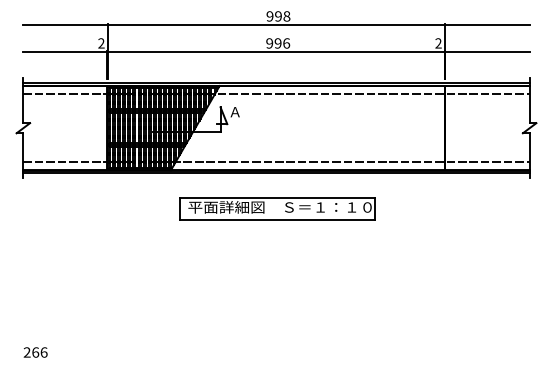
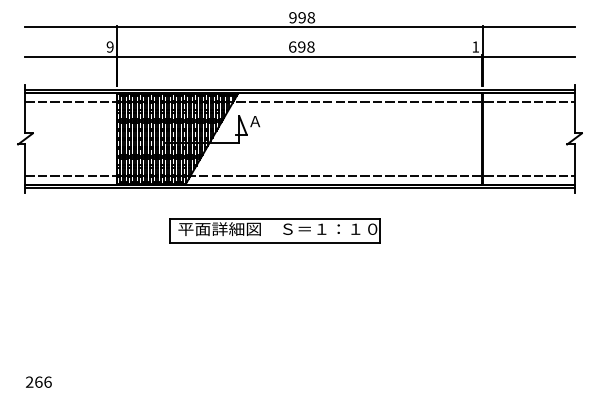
text: (101, 43) -> (110, 47), 2 -> 9
text: (278, 43) -> (302, 47), 996 -> 698
text: (438, 43) -> (475, 47), 2 -> 1
part: (277, 208) -> (275, 230), moved

